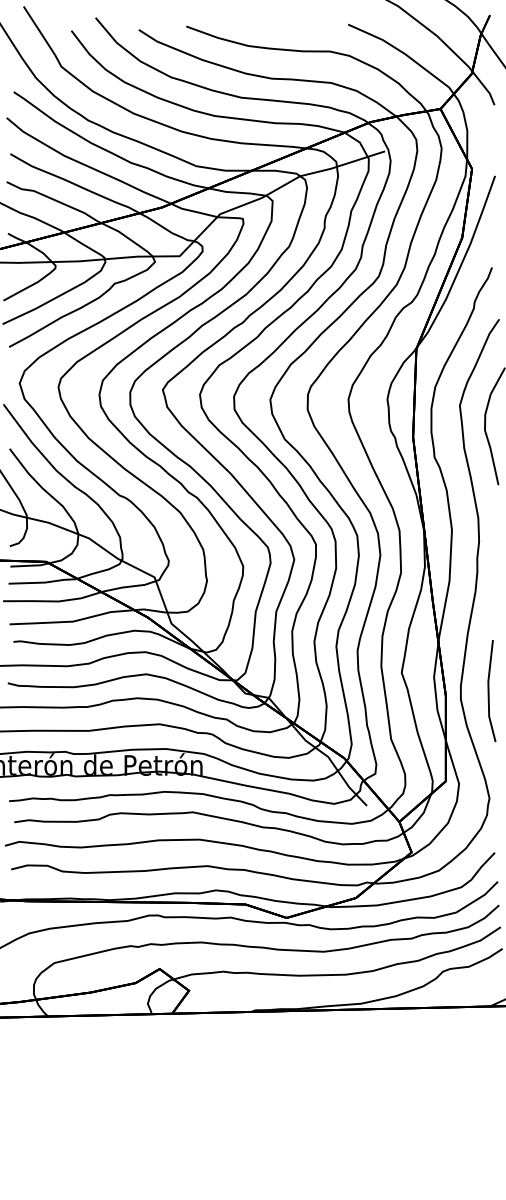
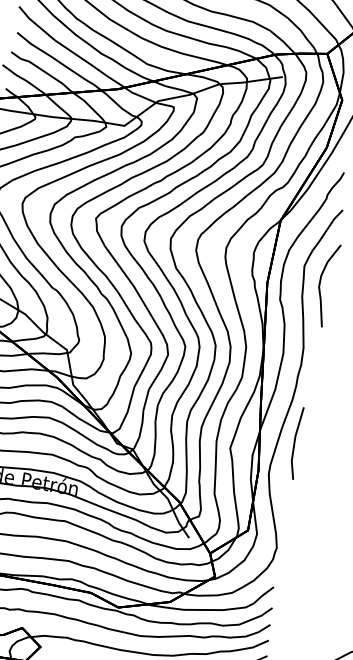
line: (489, 691) -> (295, 443), moved

